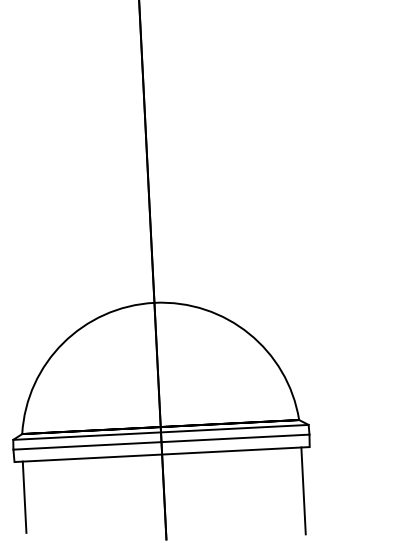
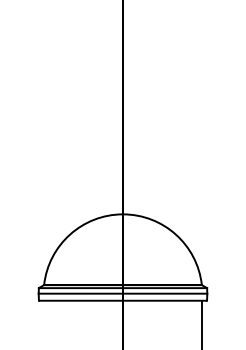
line: (24, 496) -> (43, 320), removed

